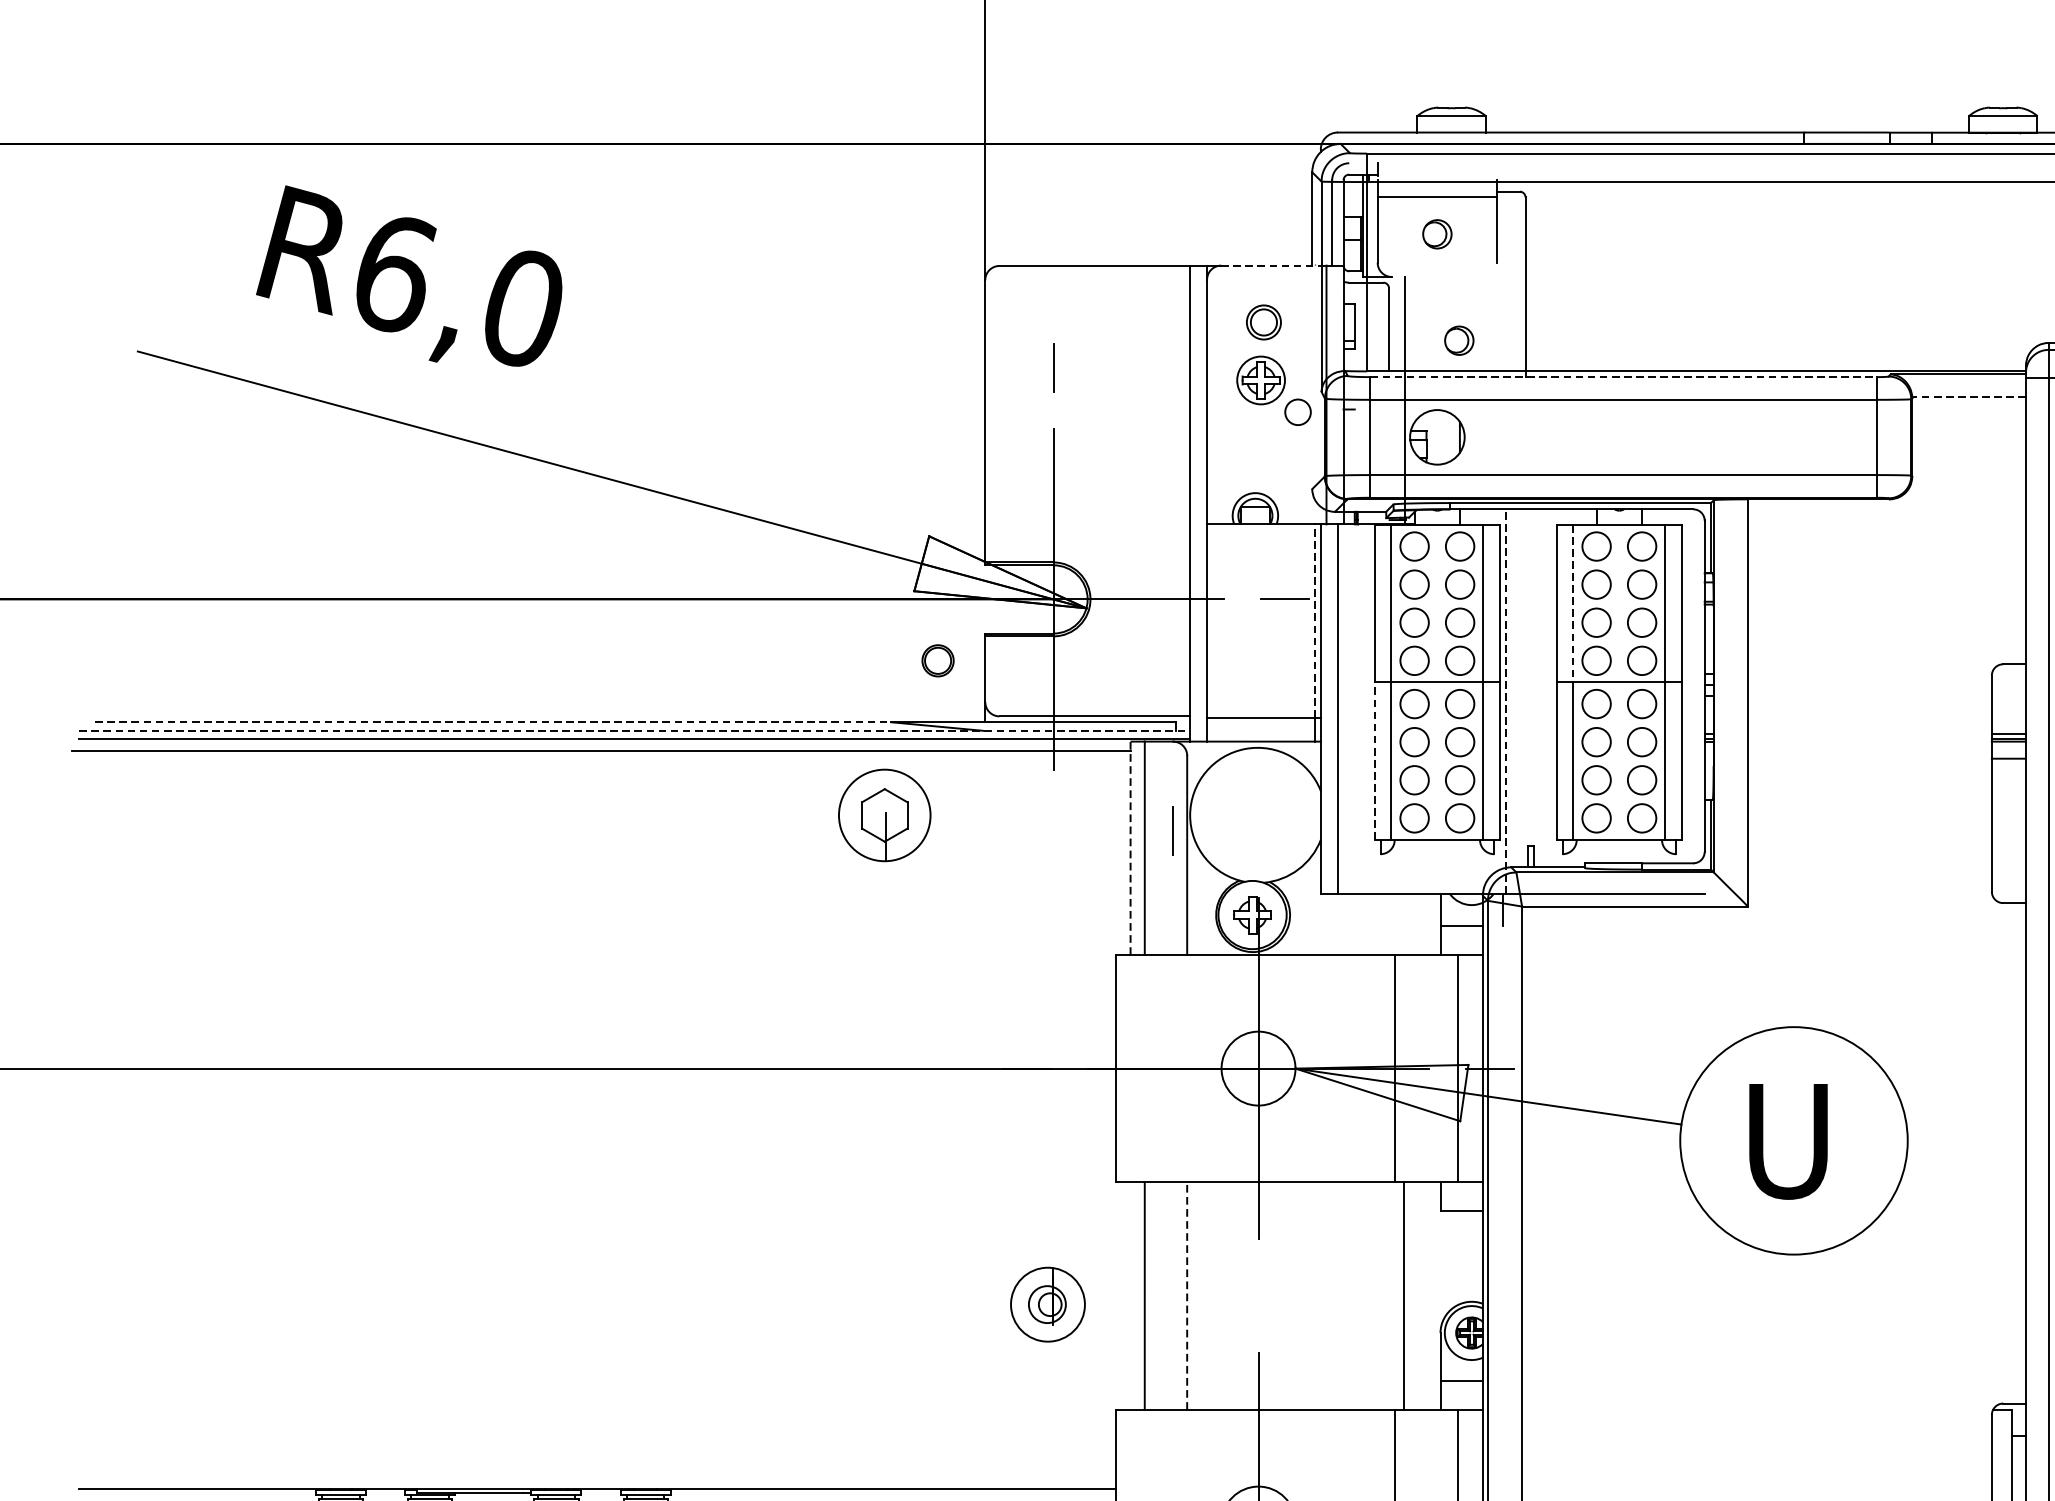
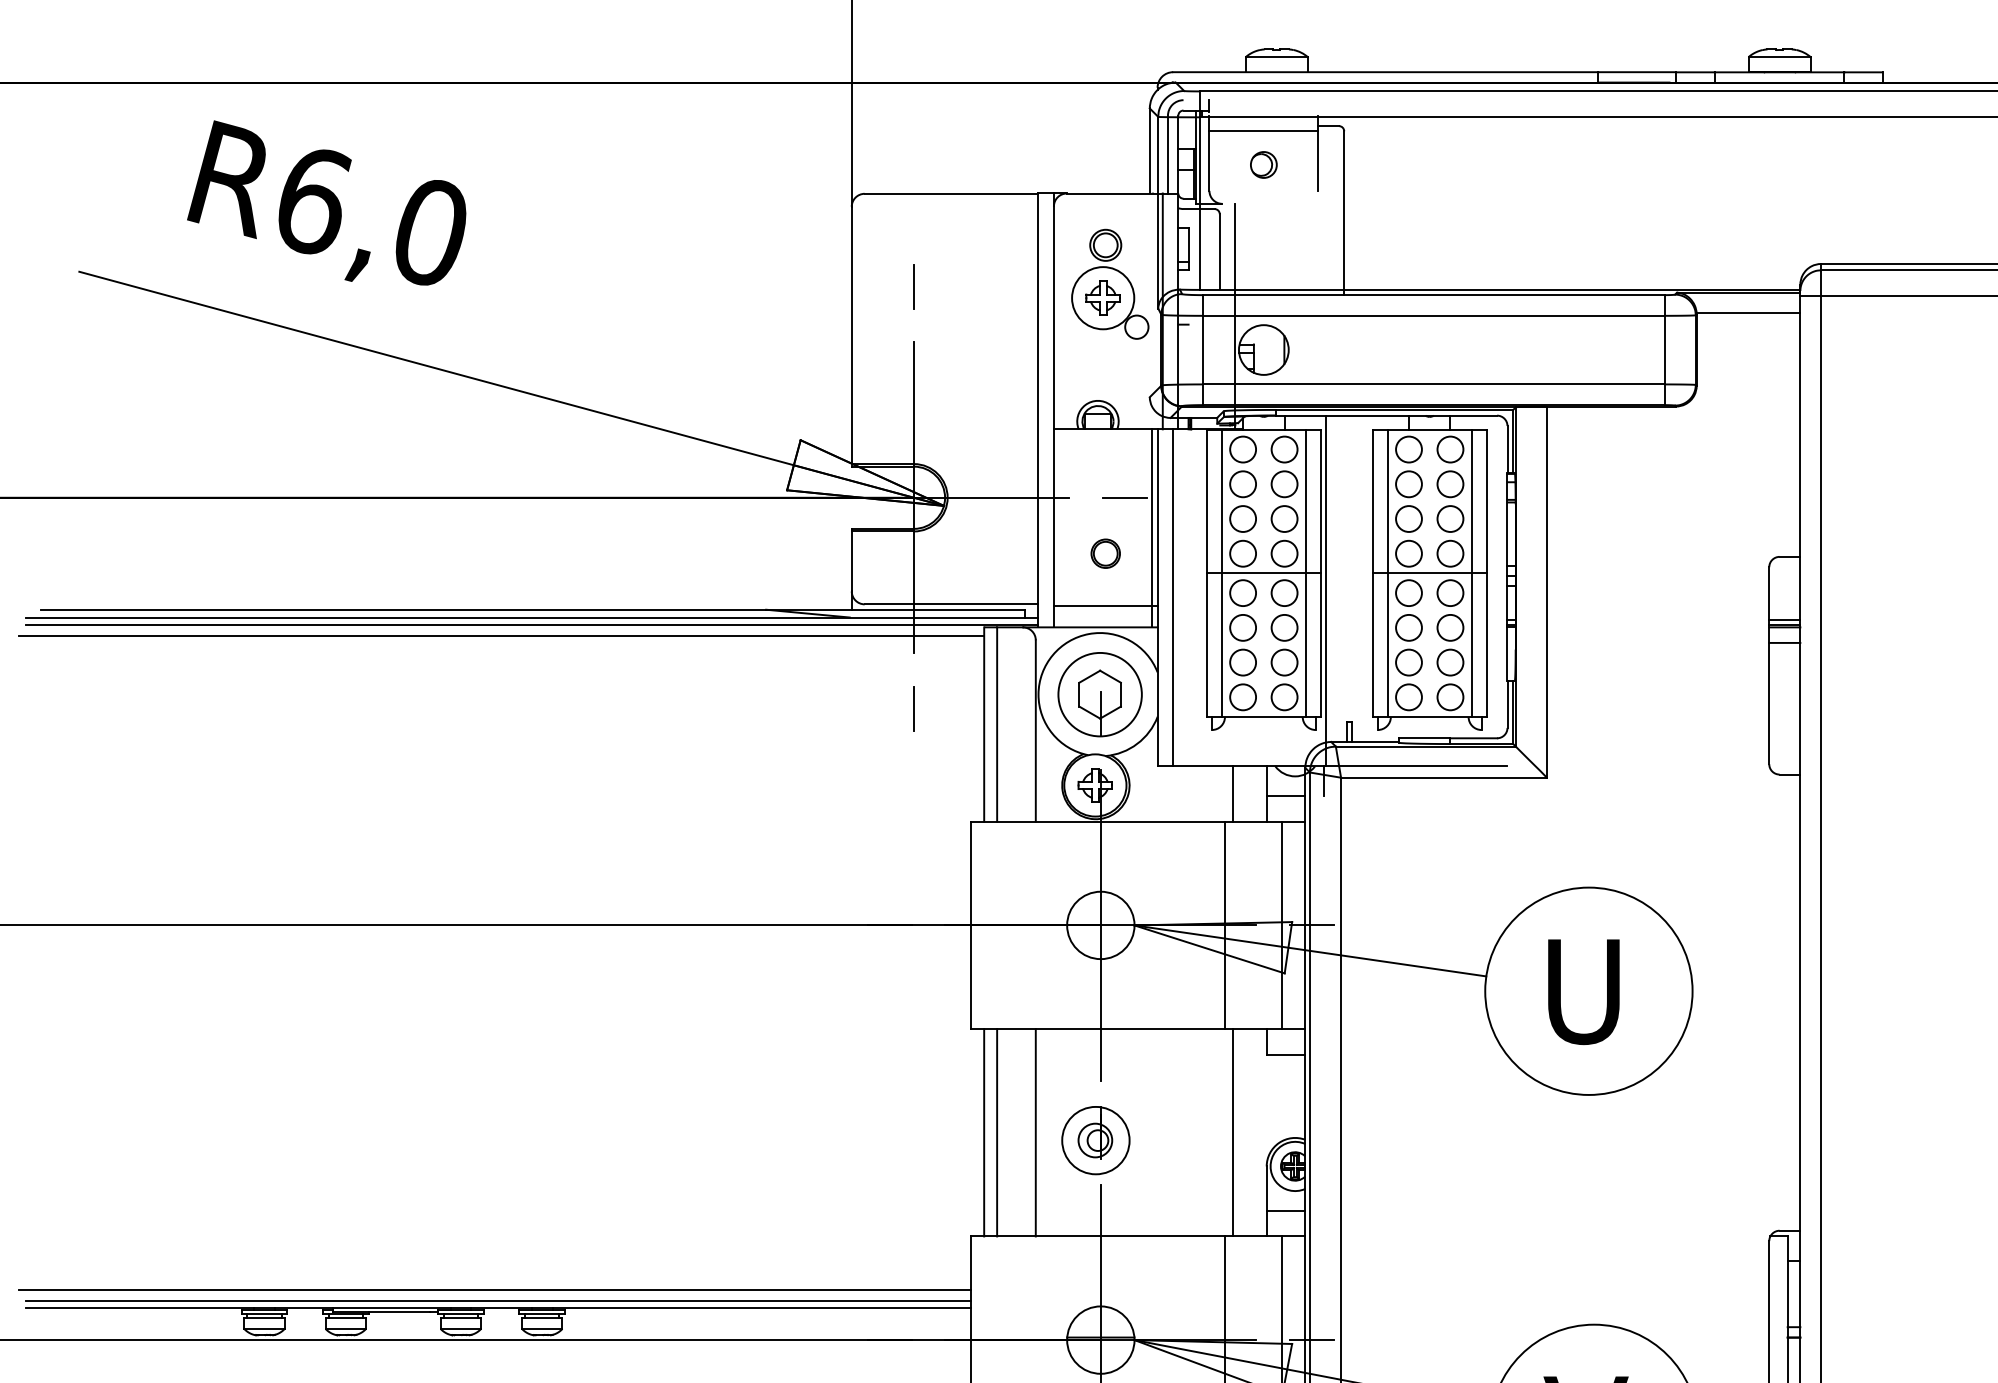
line: (1273, 265) -> (1114, 193), dashed -> solid
part: (1458, 340) -> (1283, 261), removed
line: (1623, 377) -> (1433, 295), dashed -> solid
circle: (1261, 380) -> (1103, 298), size x1.43
line: (1969, 397) -> (1748, 313), dashed -> solid
line: (1573, 603) -> (1387, 501), dashed -> solid
line: (1315, 619) -> (1152, 516), dashed -> solid
part: (937, 660) -> (1105, 553), moved
line: (1506, 701) -> (1326, 590), dashed -> solid
line: (493, 722) -> (403, 609), dashed -> solid
line: (635, 730) -> (532, 617), dashed -> solid
line: (1374, 761) -> (1206, 645), dashed -> solid
part: (884, 815) -> (1099, 694), moved
line: (1172, 830) -> (913, 708), moved
line: (1130, 848) -> (984, 724), dashed -> solid
line: (1404, 923) -> (1233, 793), added
line: (1130, 1295) -> (984, 1132), added
line: (1186, 1295) -> (1035, 1132), dashed -> solid
part: (1047, 1304) -> (1095, 1140), moved
line: (594, 1468) -> (495, 1289), added
line: (597, 1480) -> (498, 1300), added

